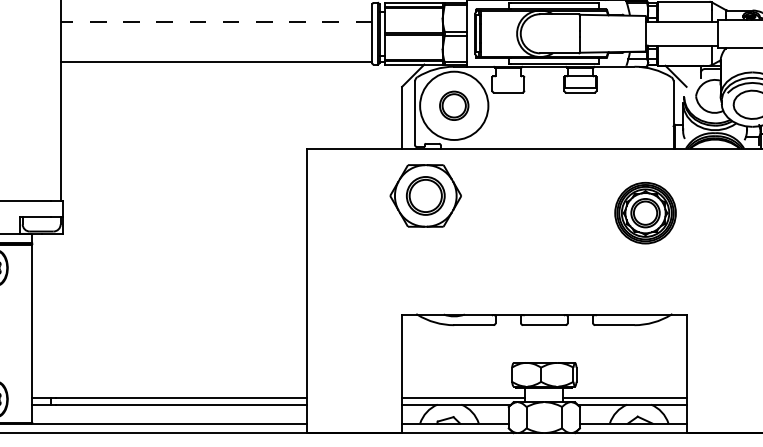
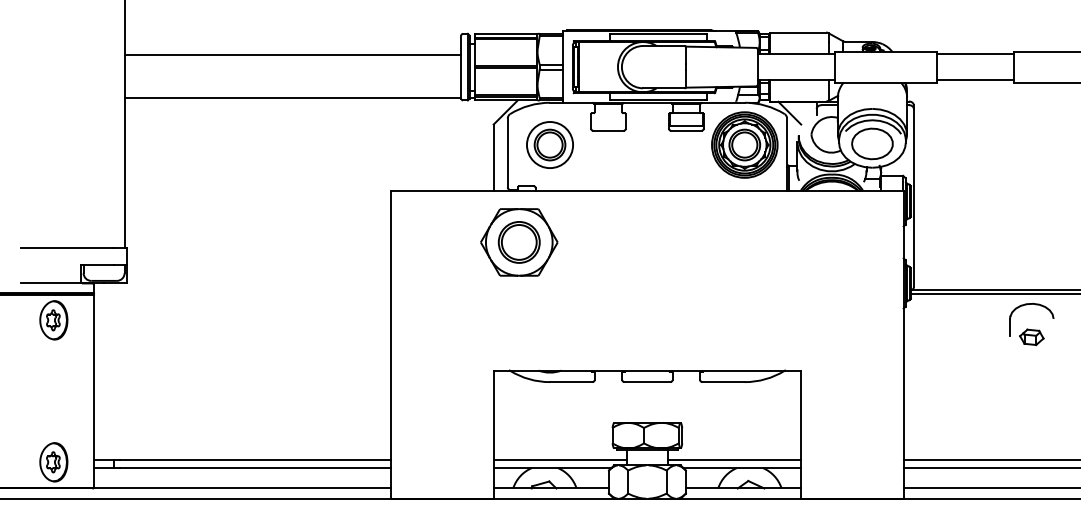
line: (215, 22) -> (292, 54), dashed -> solid
circle: (453, 106) -> (549, 145), size x0.62
part: (645, 212) -> (744, 144), moved

